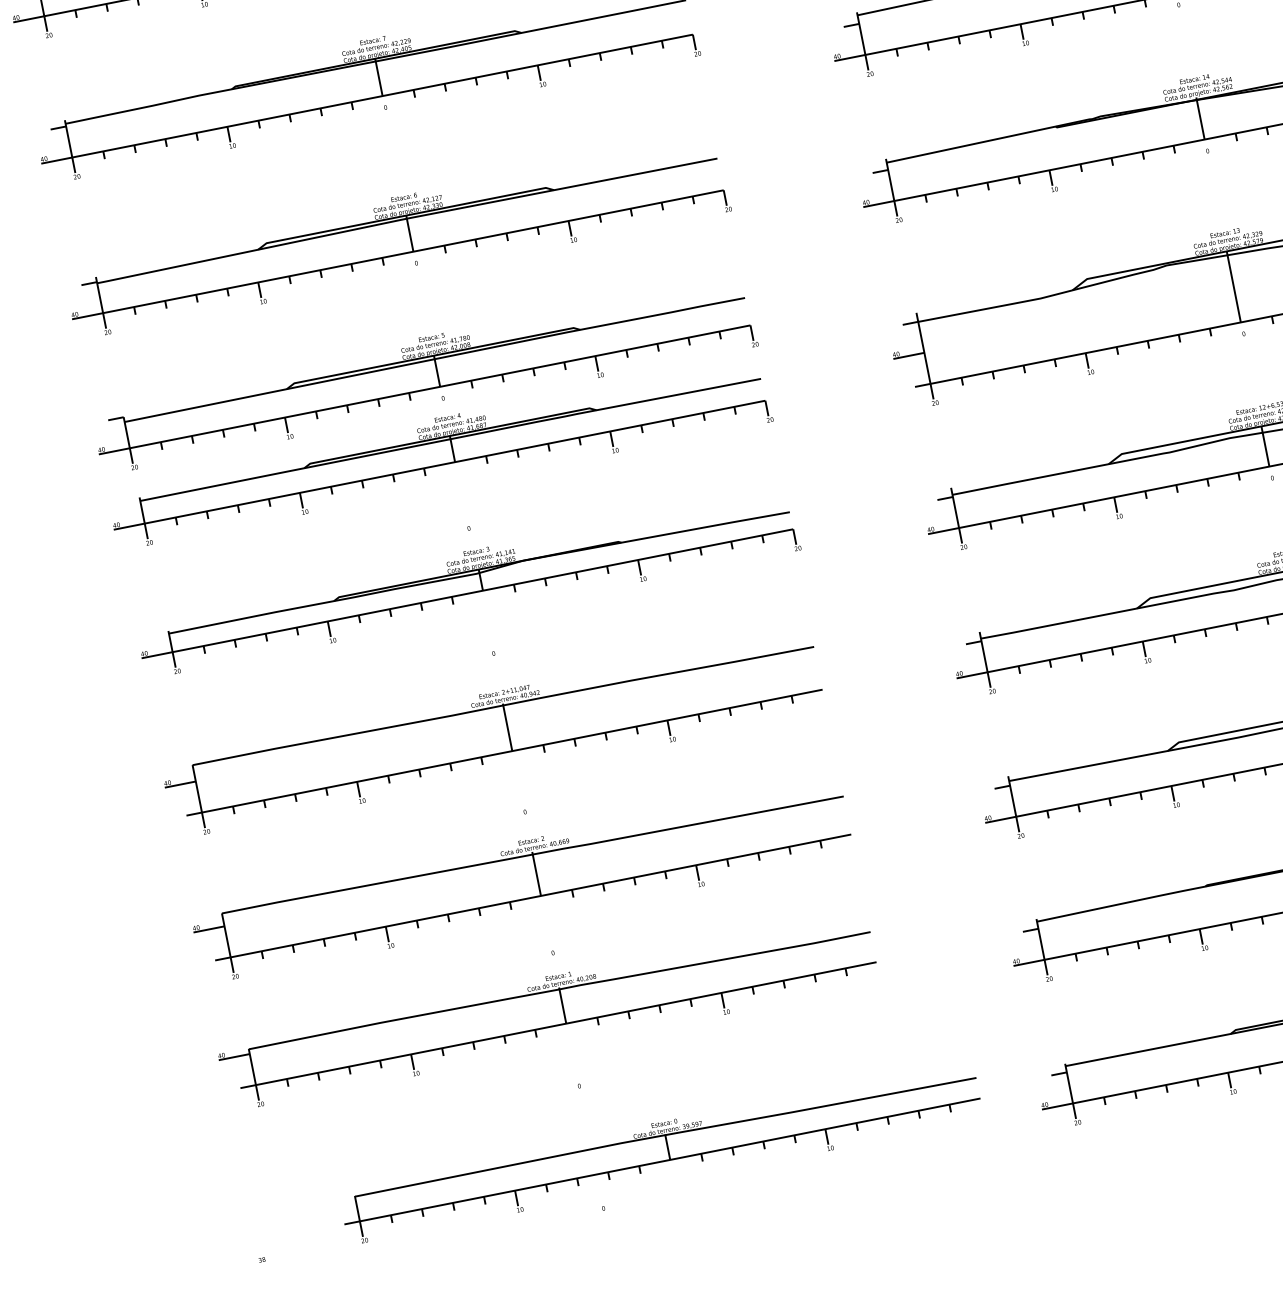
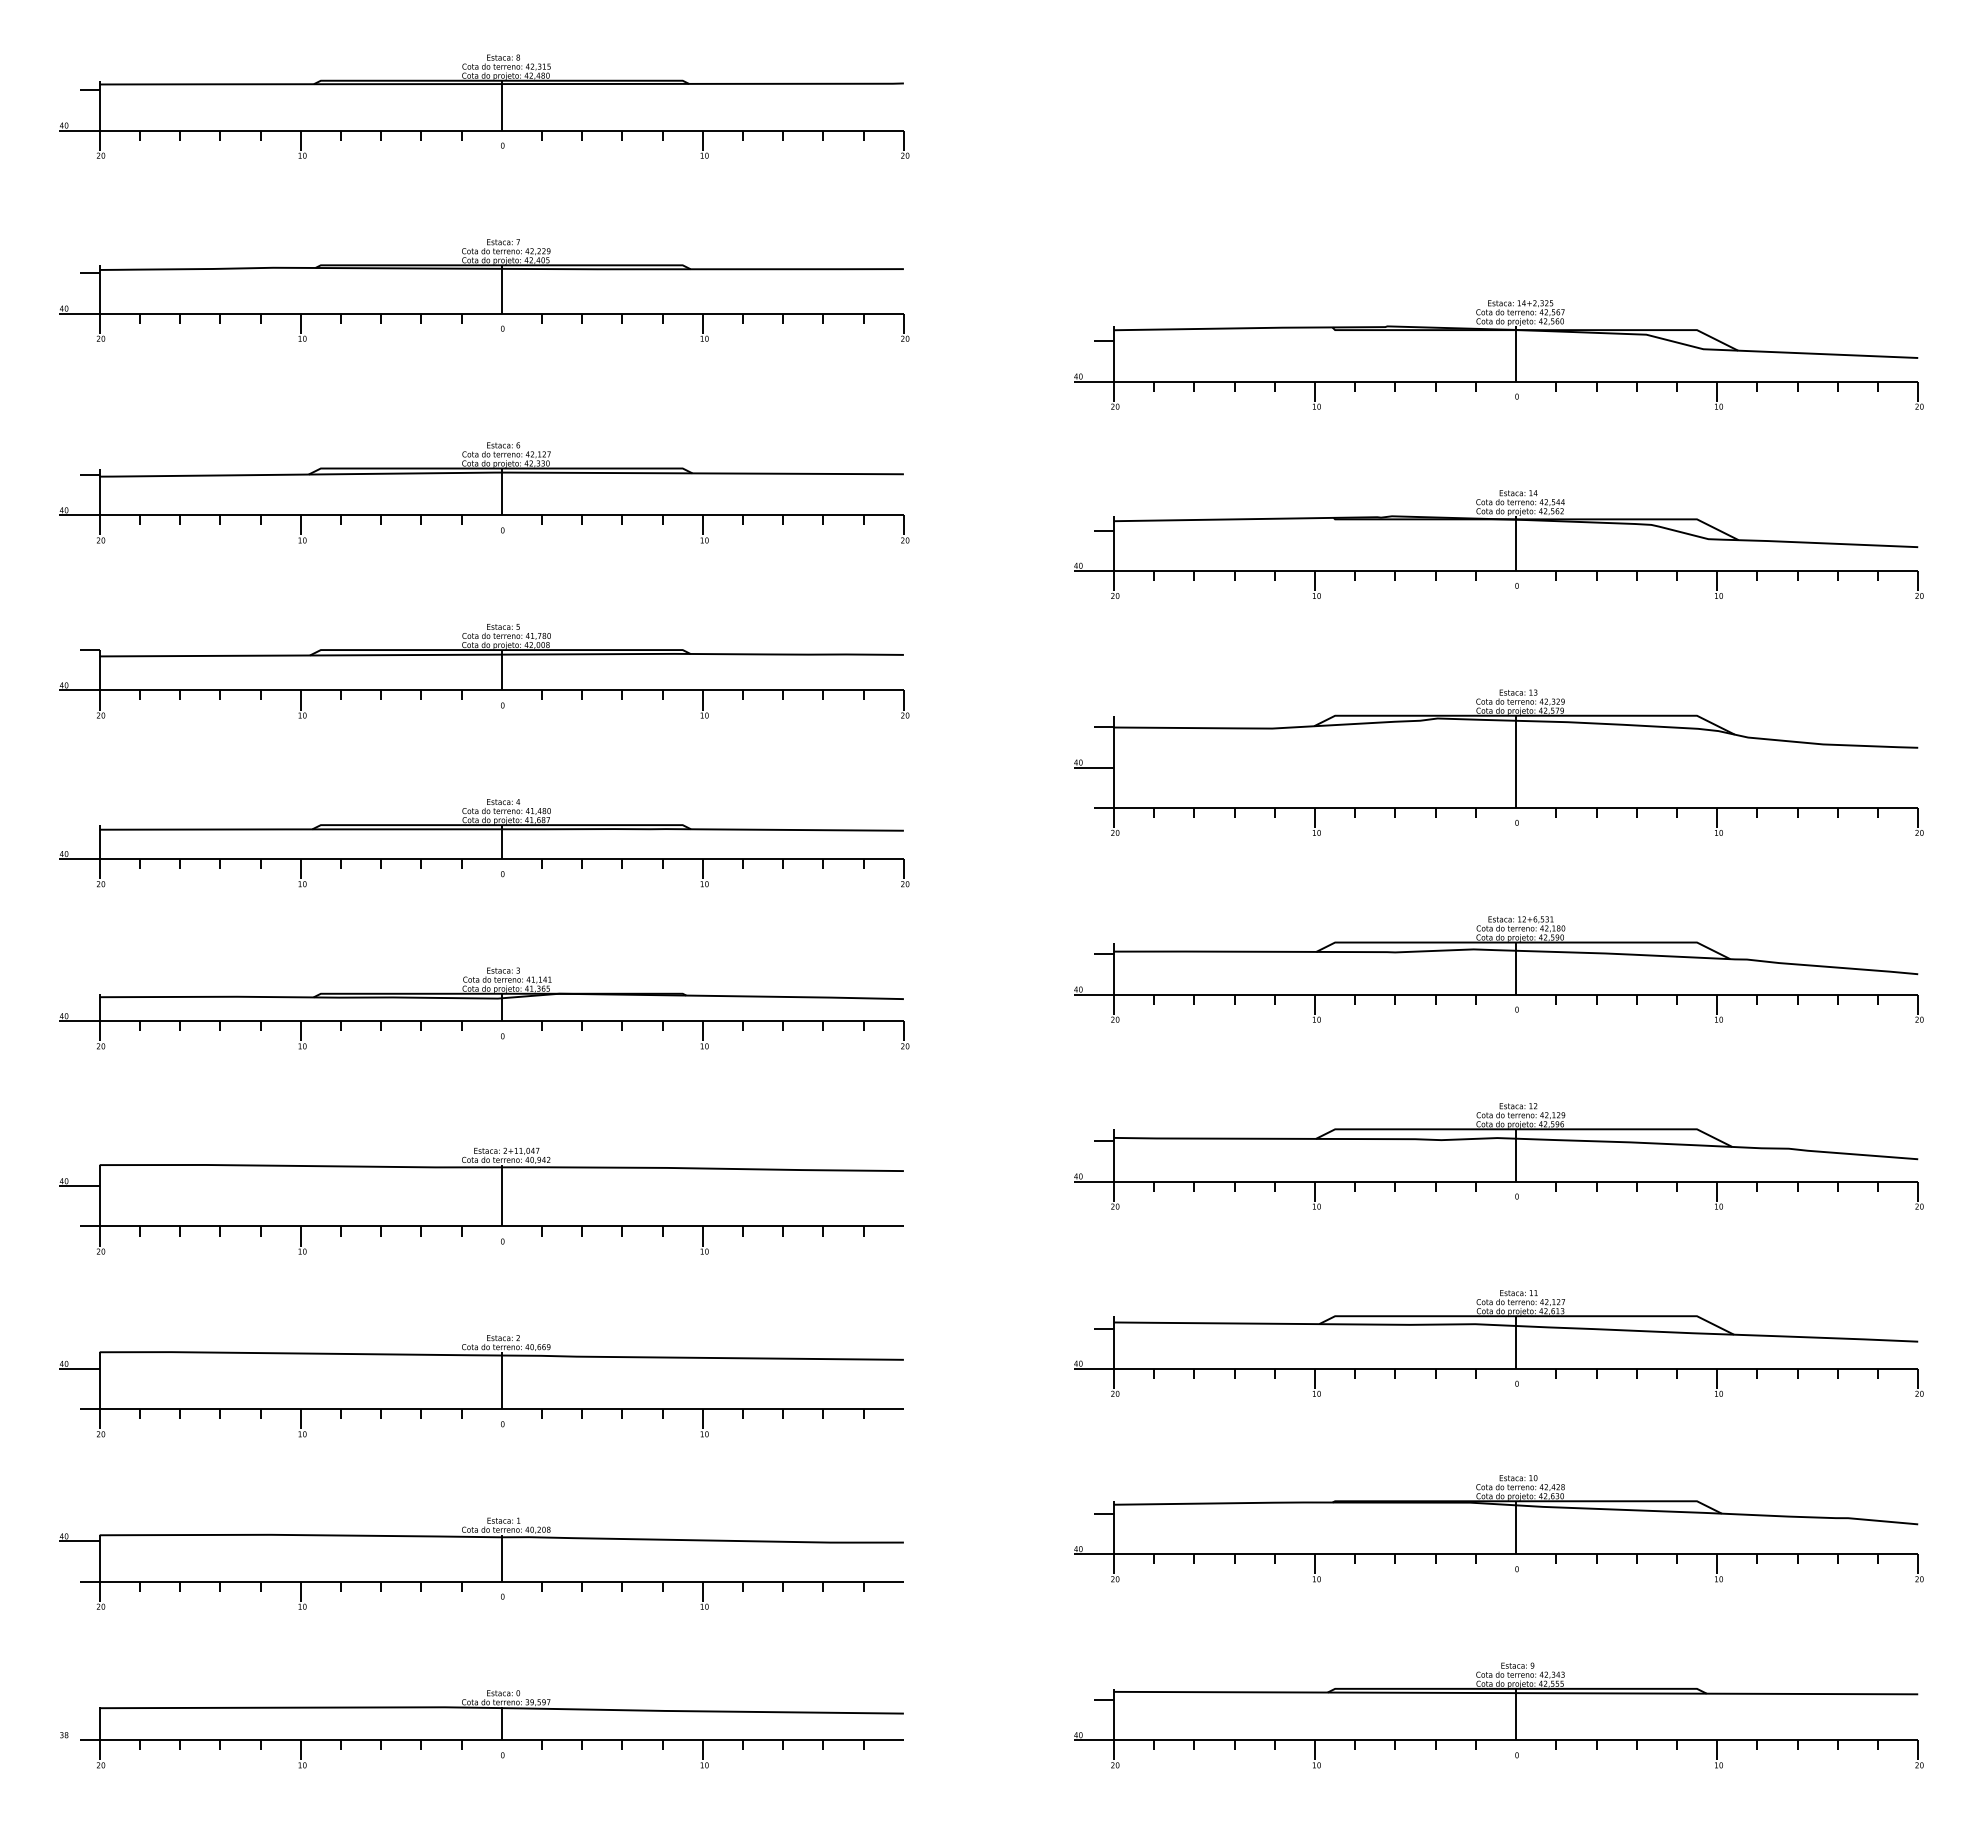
part: (439, 452) -> (484, 843), moved
part: (467, 583) -> (484, 1008), moved
part: (492, 734) -> (481, 1200), moved
part: (521, 881) -> (481, 1386), moved
part: (547, 1012) -> (481, 1563), moved
part: (660, 1153) -> (491, 1729), moved

